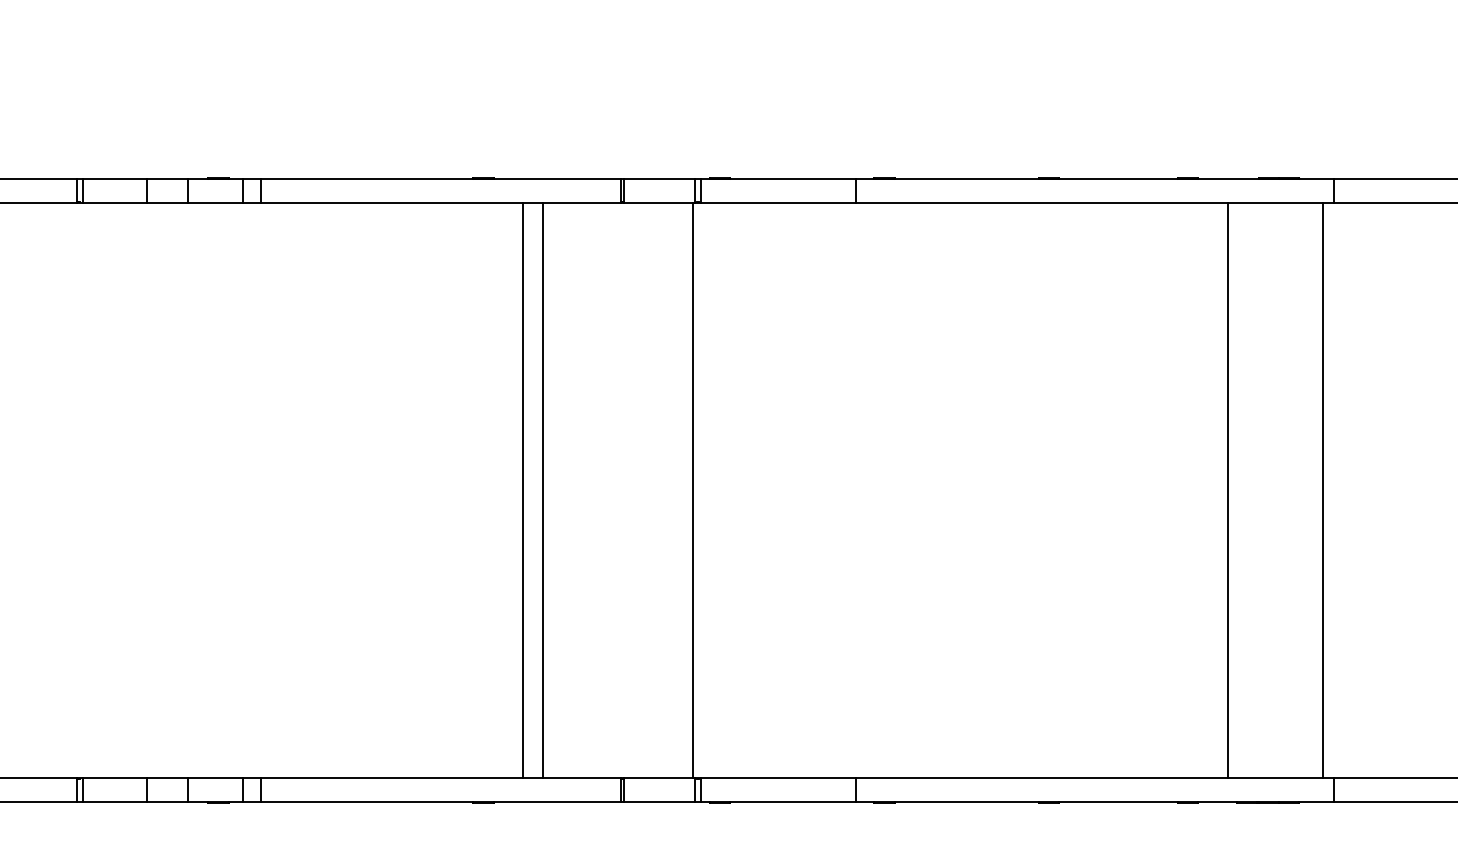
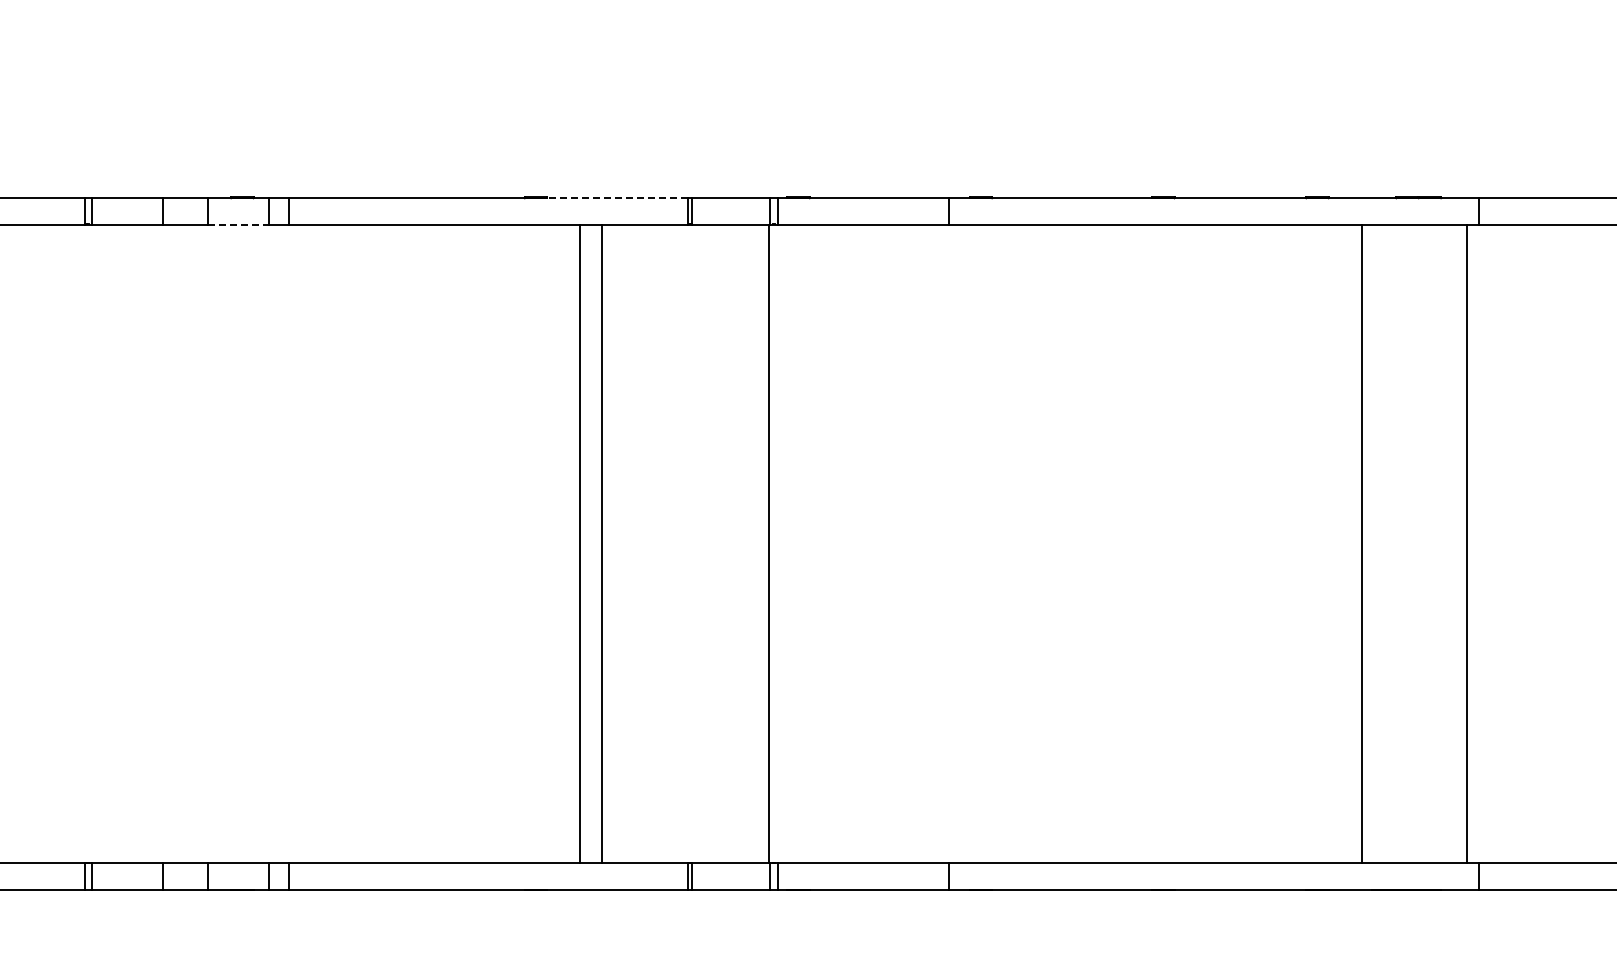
line: (556, 178) -> (617, 198), solid -> dashed
line: (215, 203) -> (238, 225), solid -> dashed

